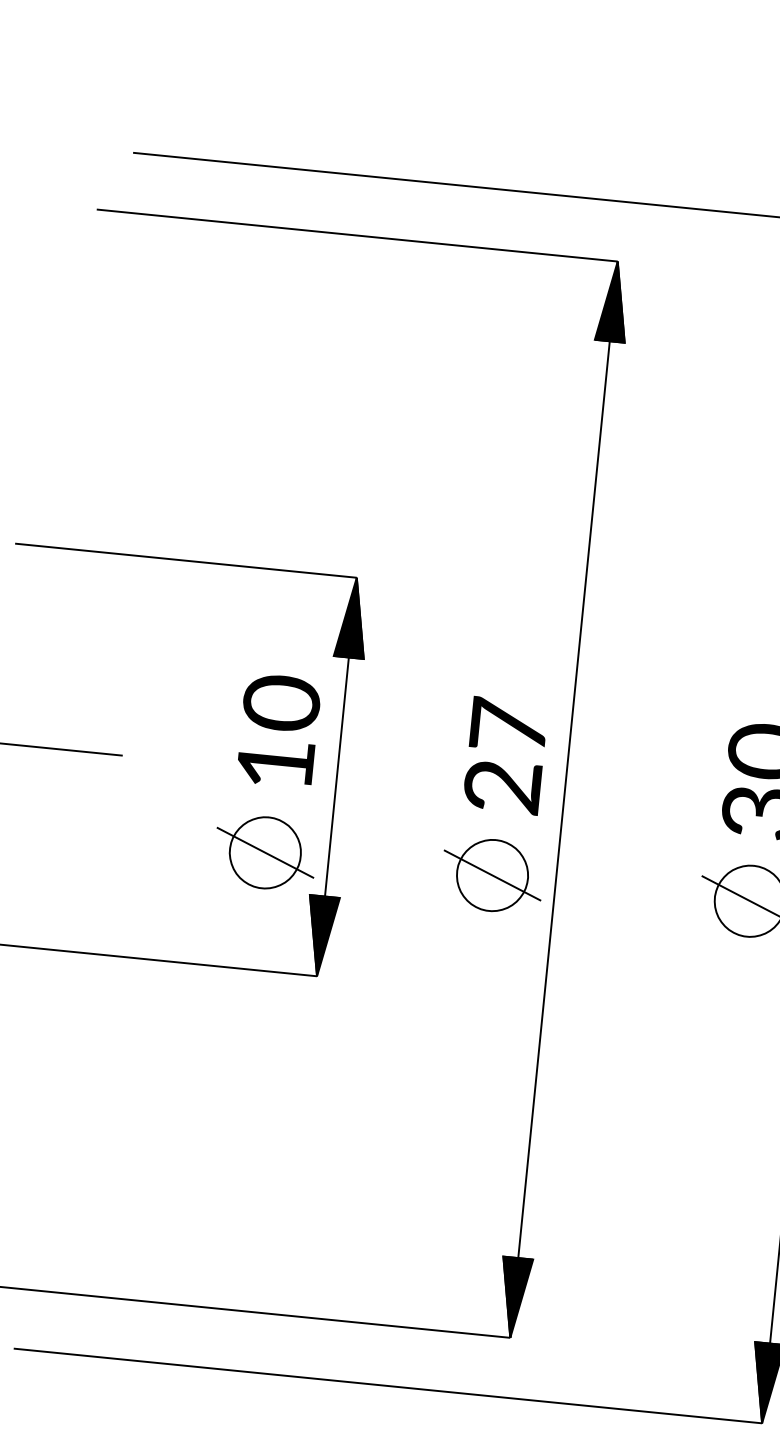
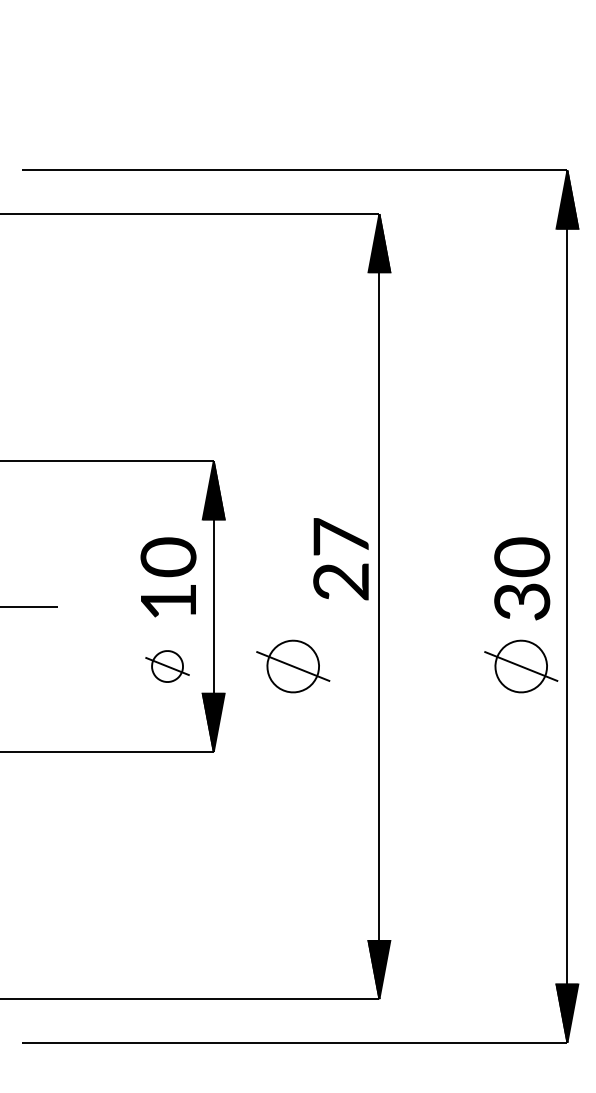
text: (504, 756) -> (340, 559), moved
part: (265, 852) -> (167, 666), size x0.6
part: (492, 875) -> (293, 666), moved

